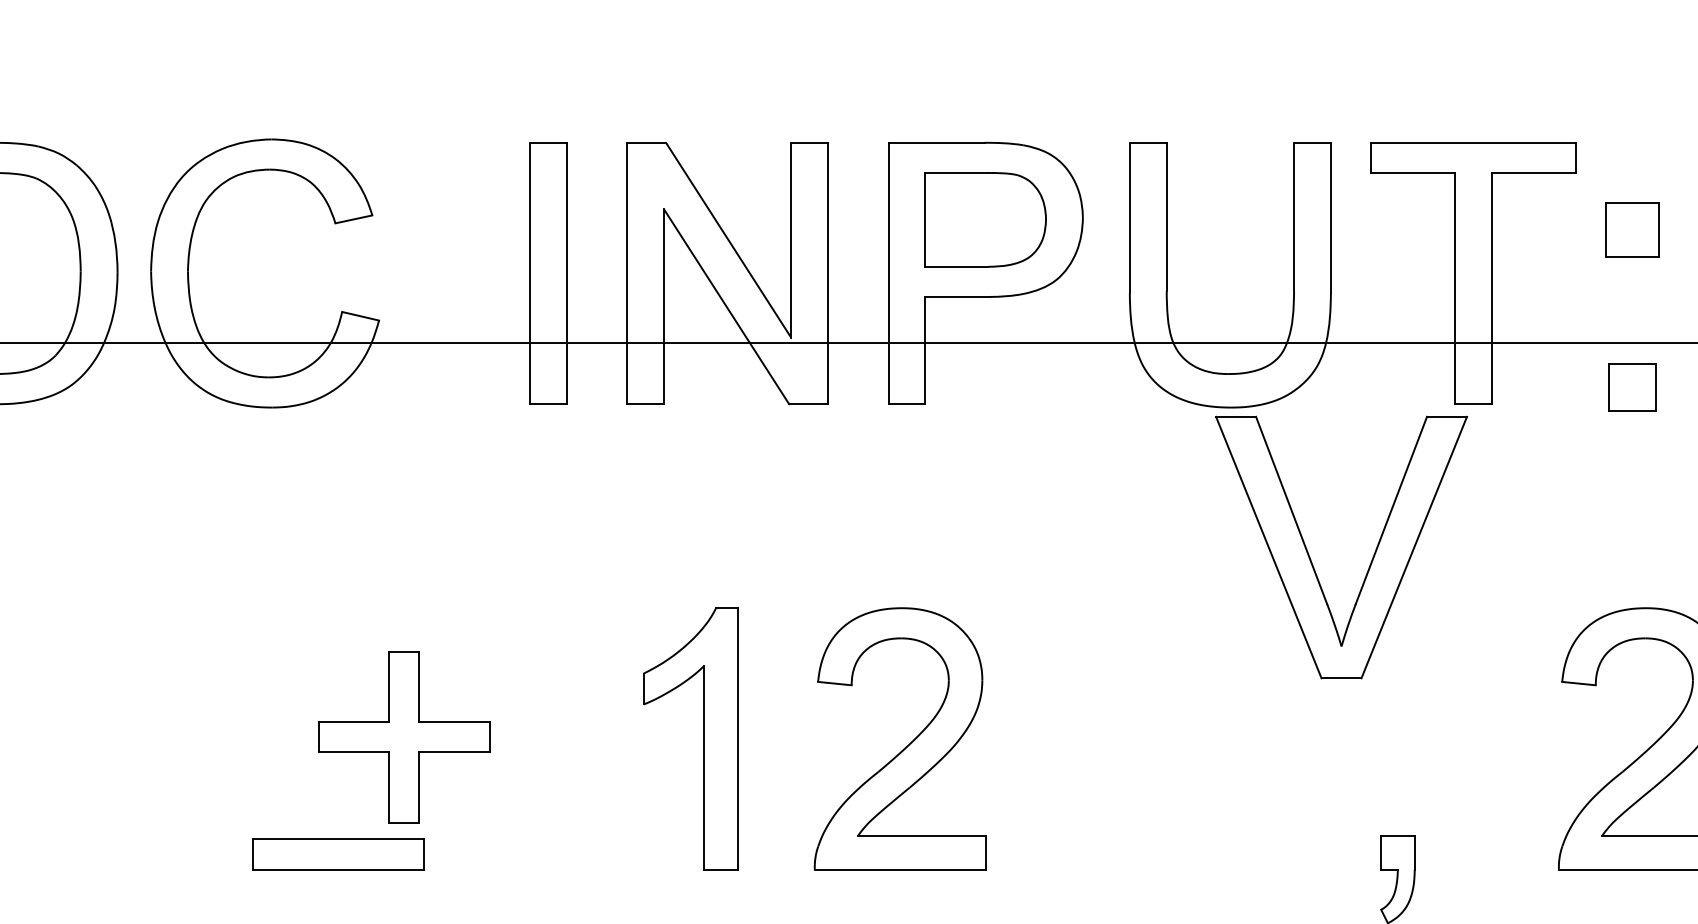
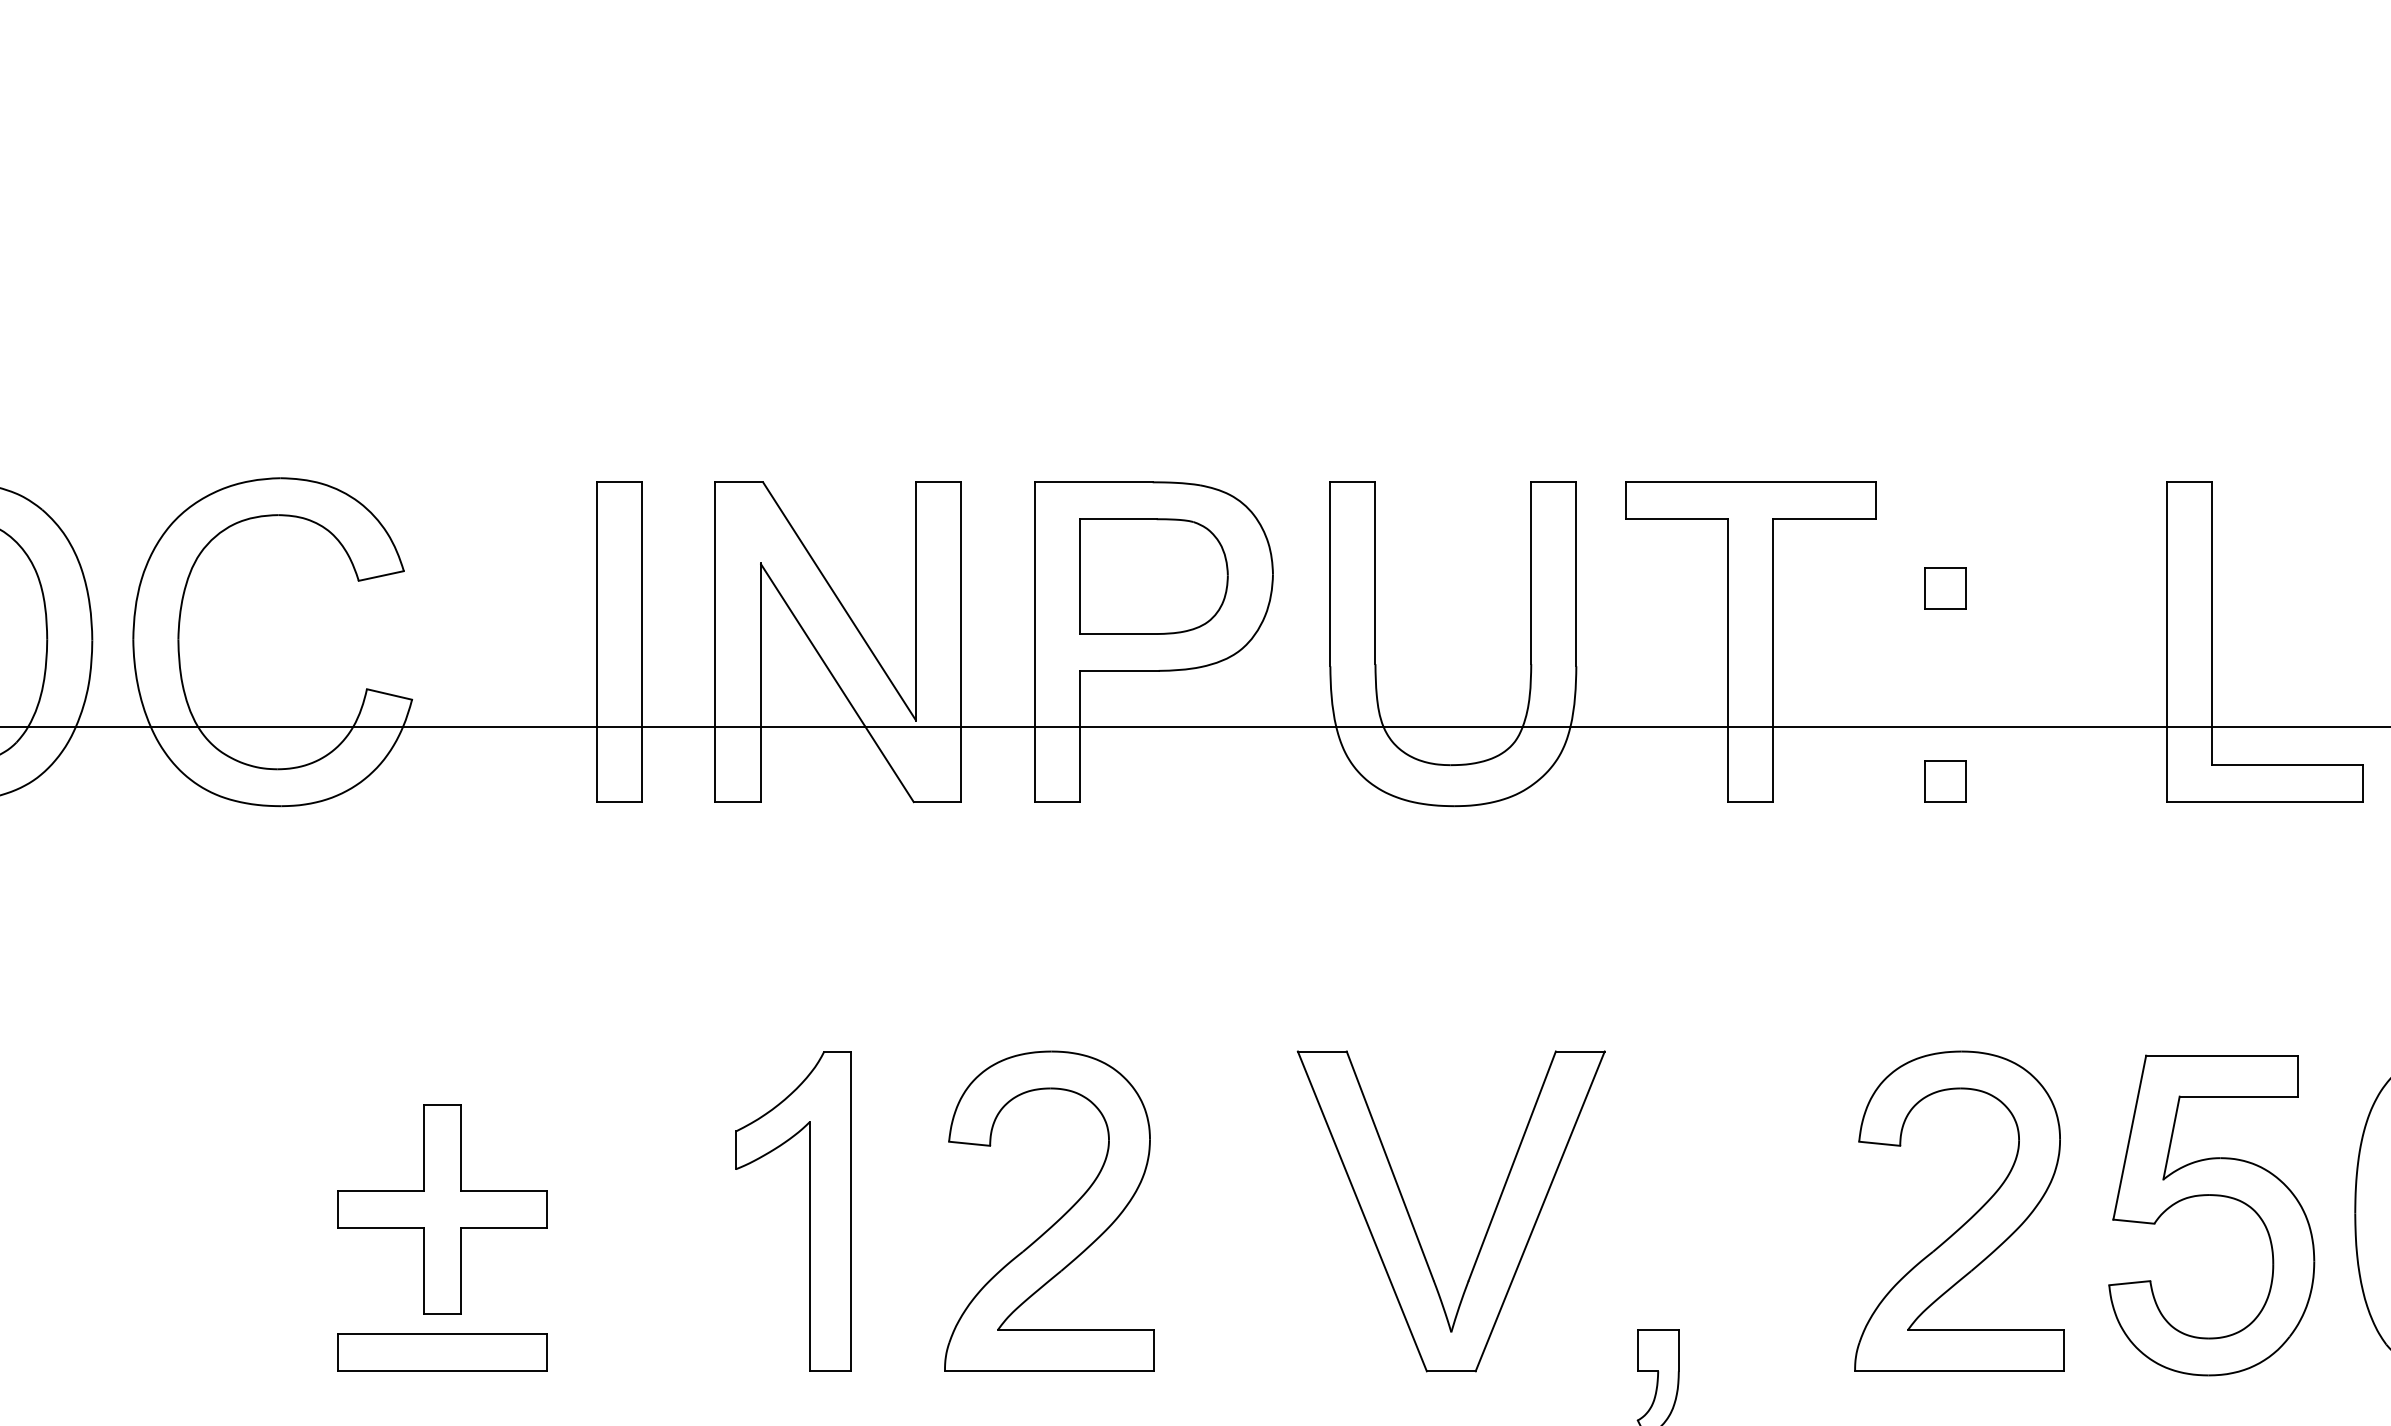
part: (1632, 229) -> (1945, 588), size x0.62
part: (1632, 387) -> (1945, 781), size x0.71
part: (1311, 559) -> (1414, 1226), moved
part: (338, 854) -> (442, 1352), moved

